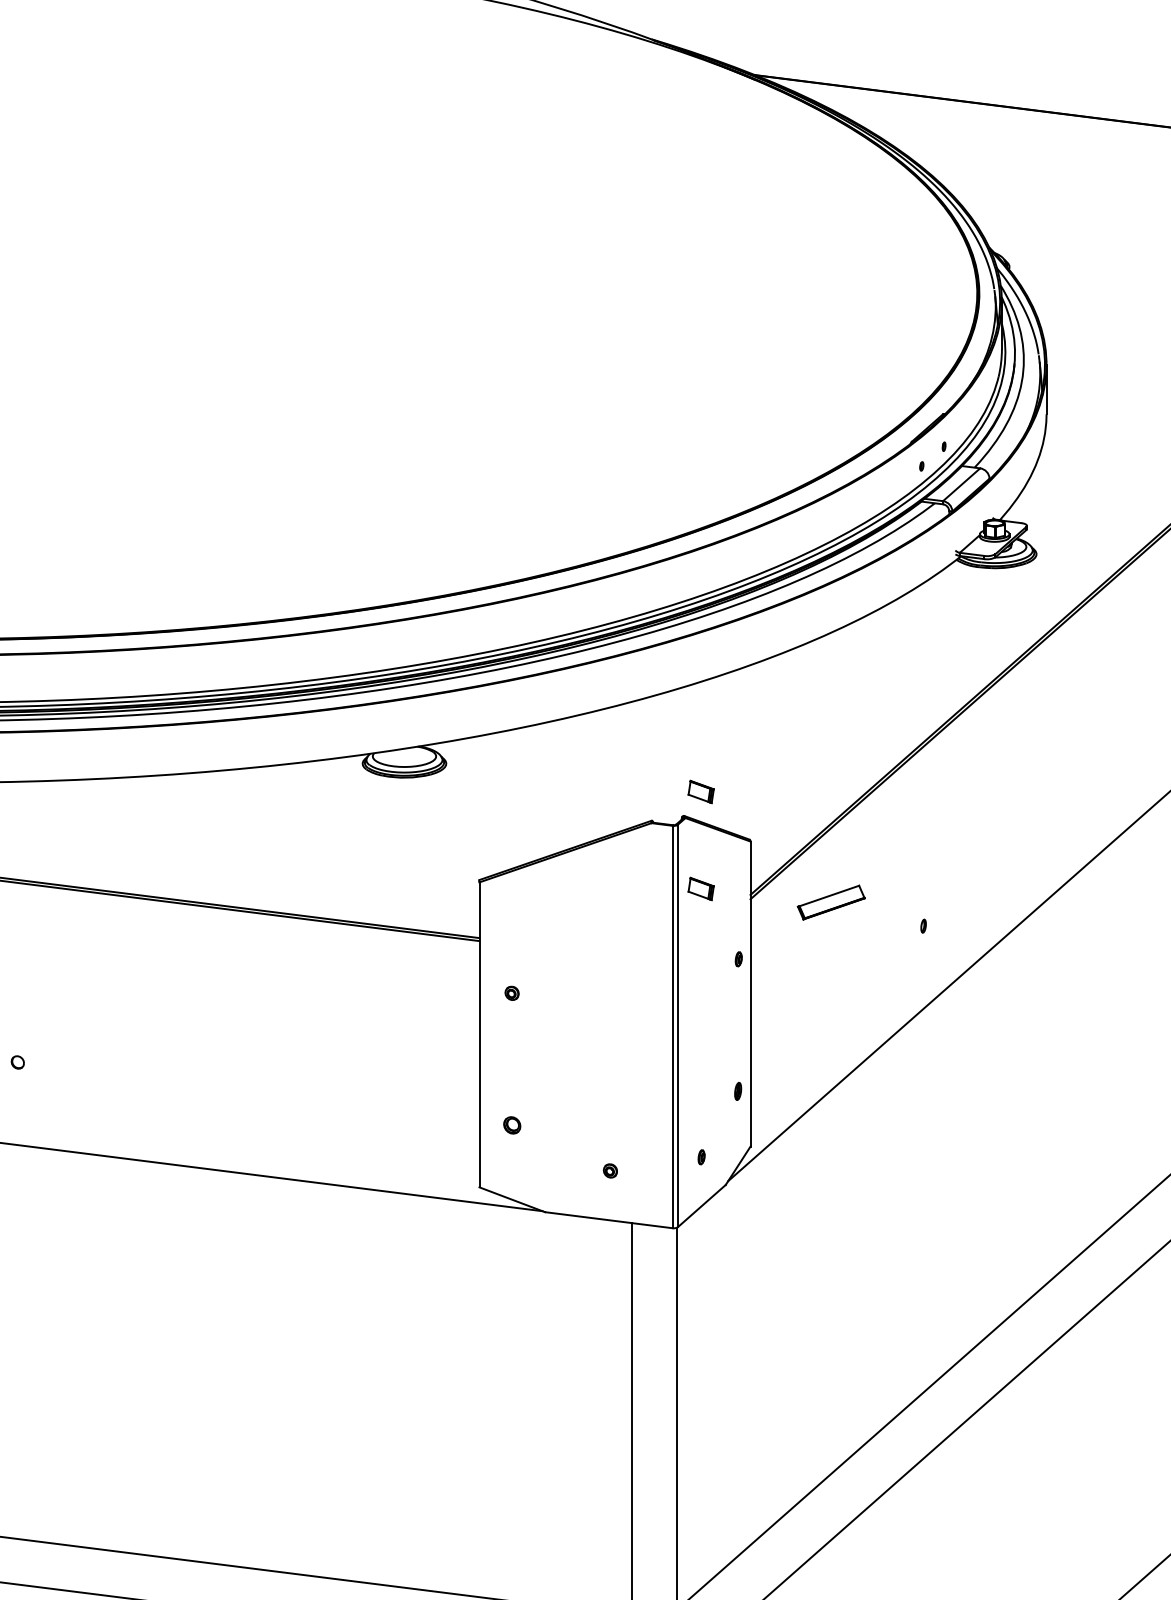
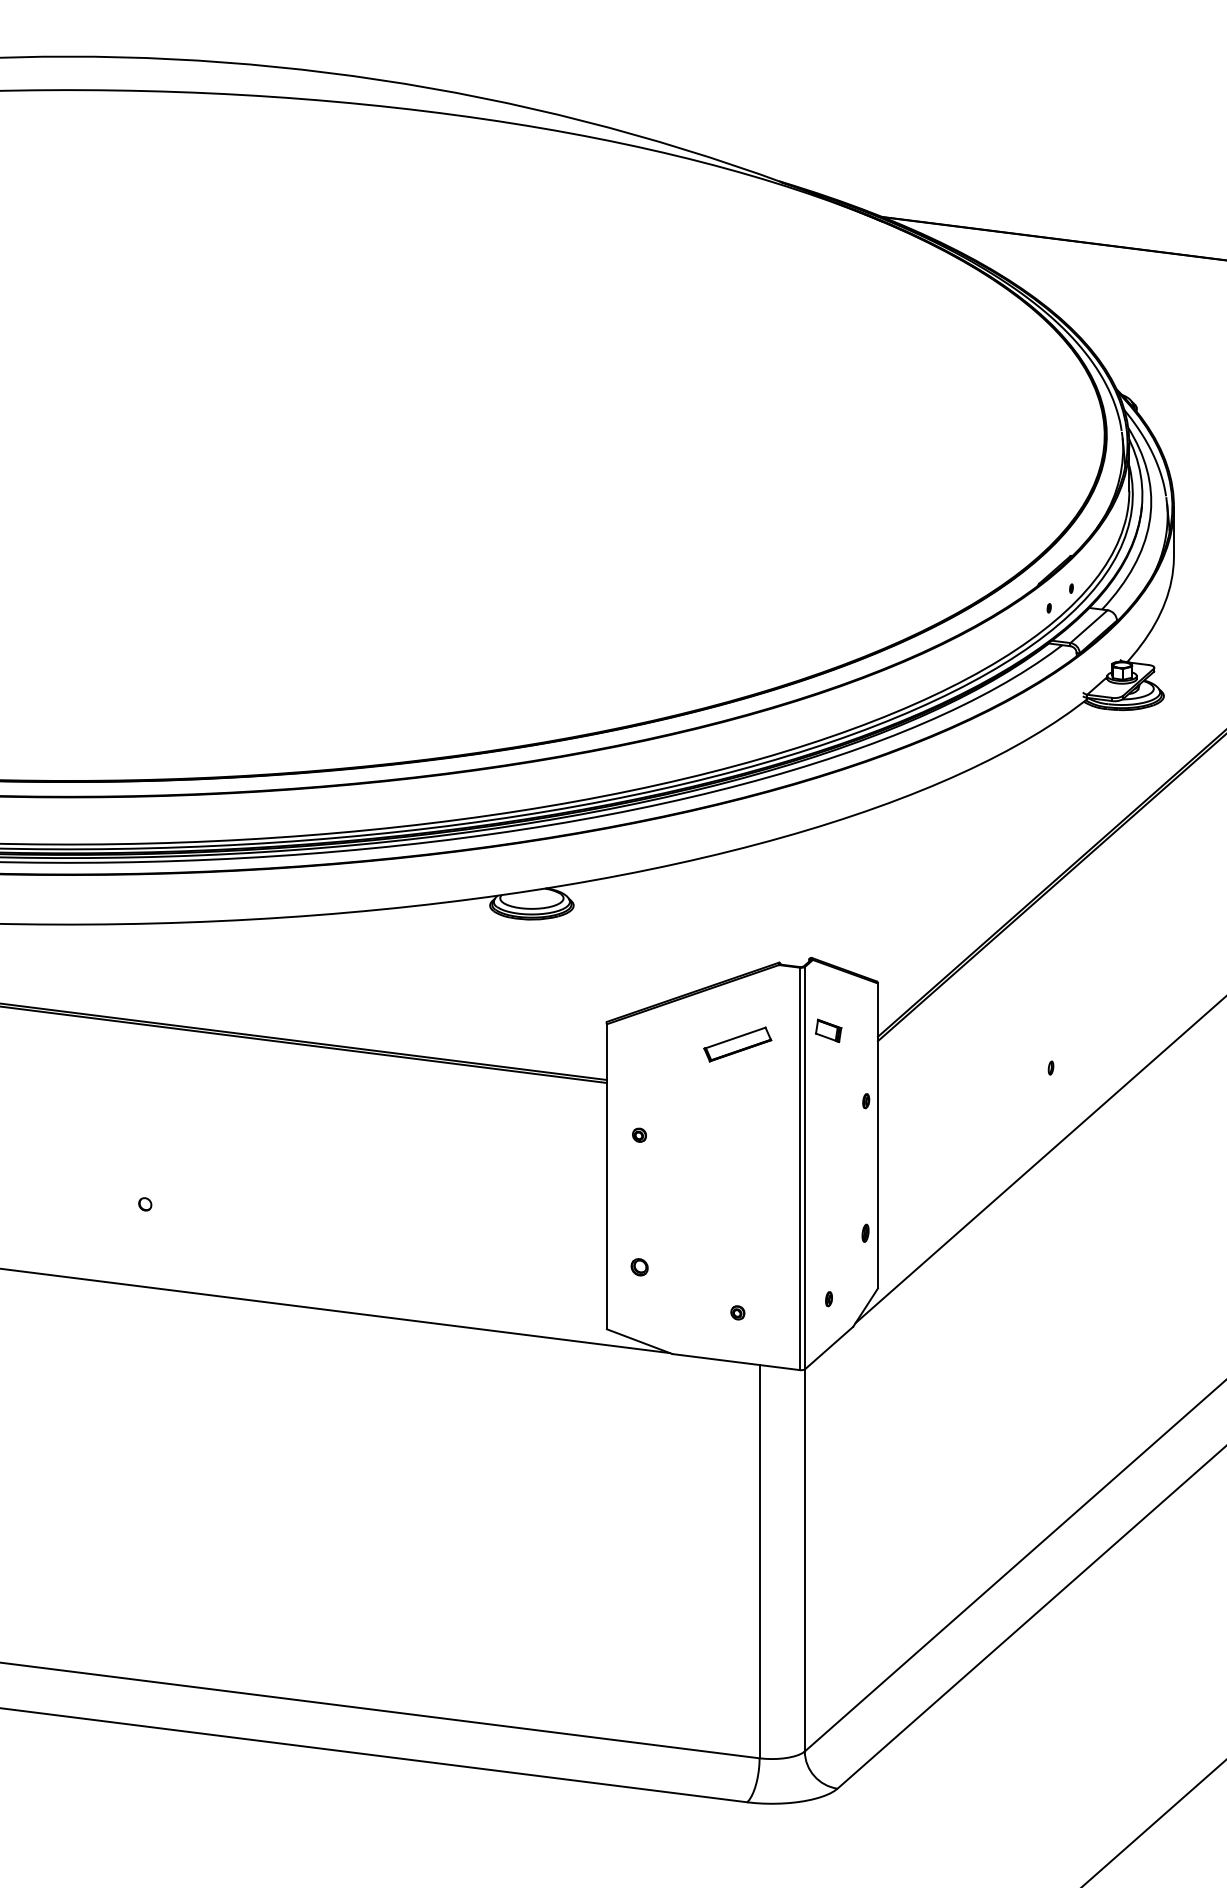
part: (701, 791) -> (828, 933), removed
part: (831, 902) -> (737, 1044), moved

